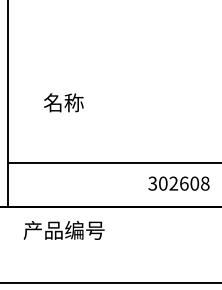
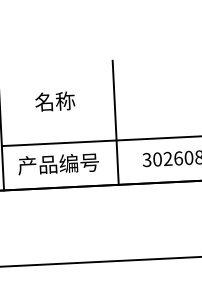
text: (63, 102) -> (54, 101), moved
line: (123, 144) -> (115, 122), added
text: (63, 230) -> (57, 164), moved

